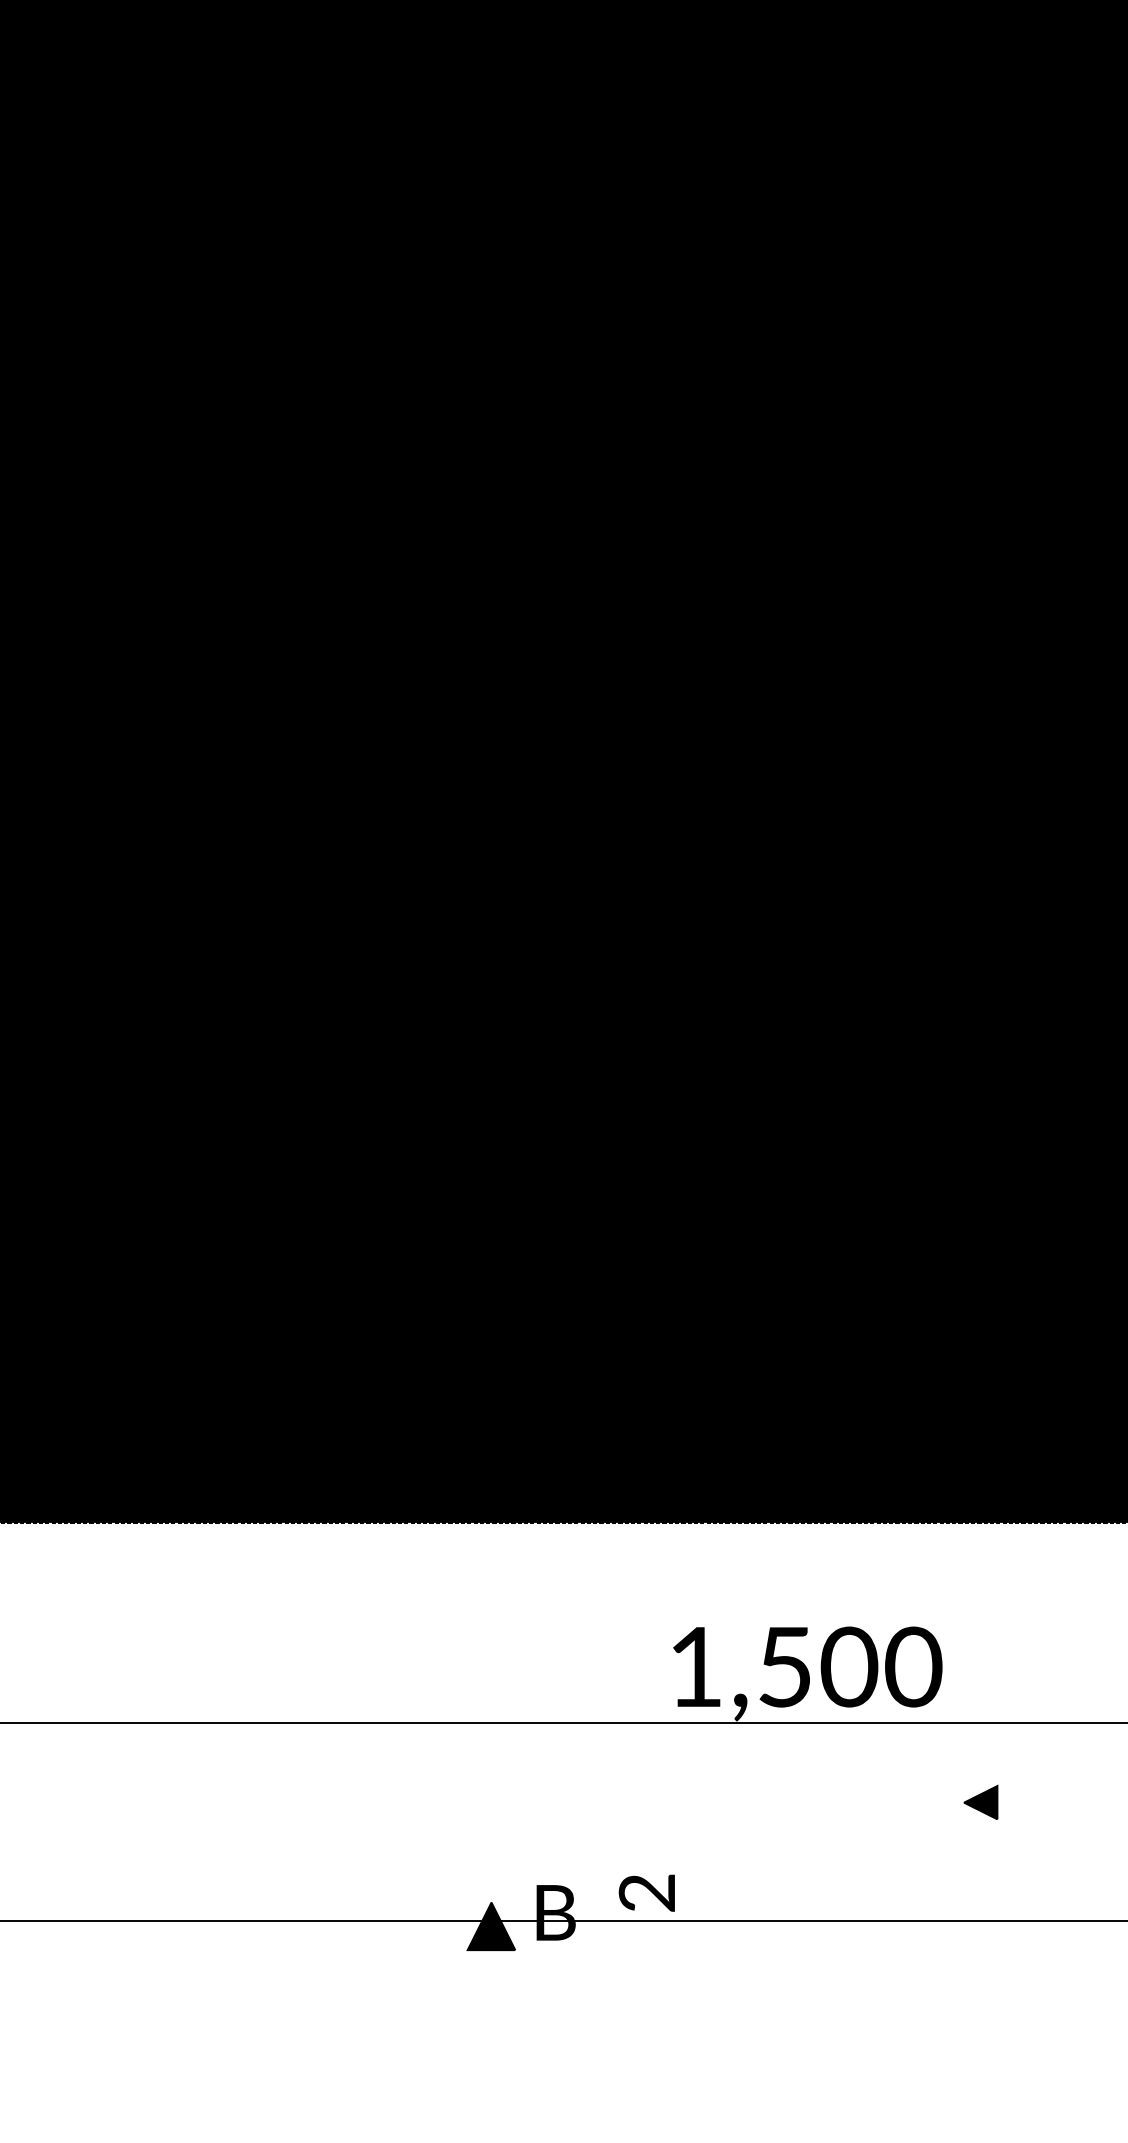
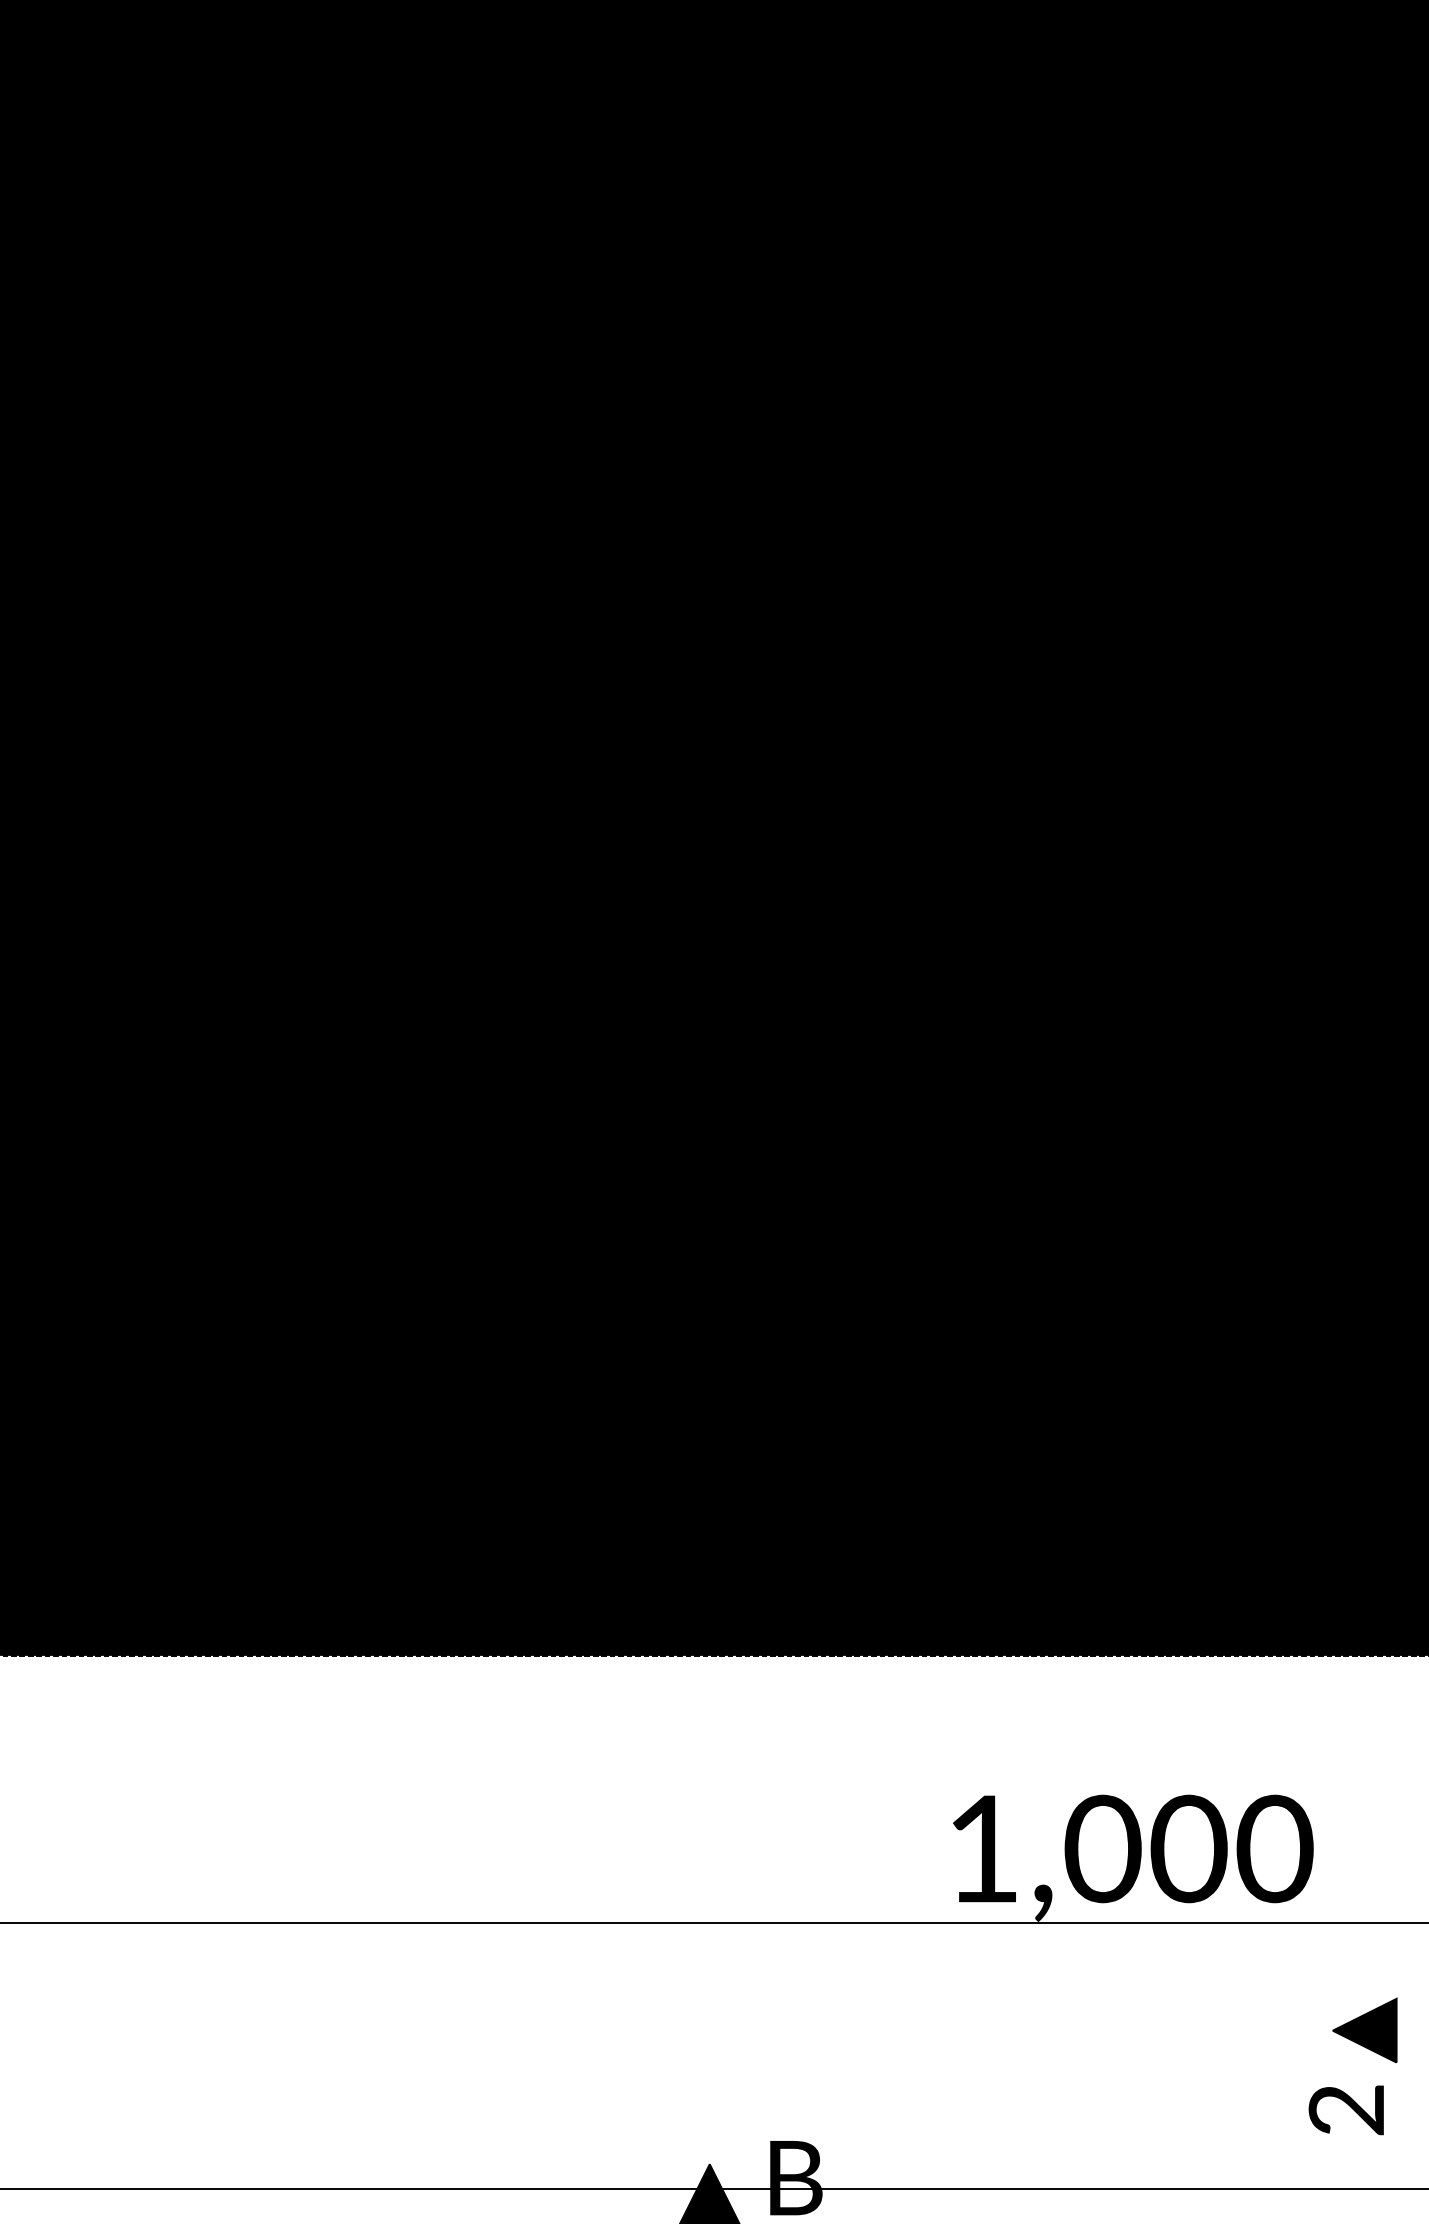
text: (785, 1666) -> (1103, 1848), 1,500 -> 1,000
part: (980, 1802) -> (1364, 2030), size x1.43
text: (646, 1892) -> (1345, 2109), moved

